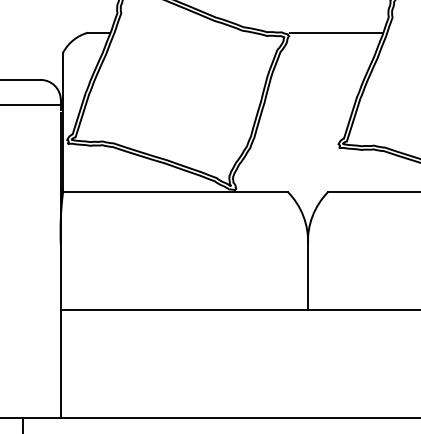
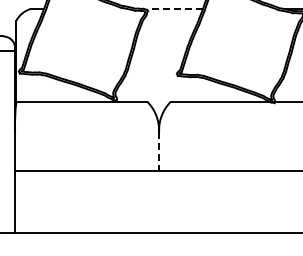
line: (336, 31) -> (175, 8), solid -> dashed
line: (308, 279) -> (159, 152), solid -> dashed

